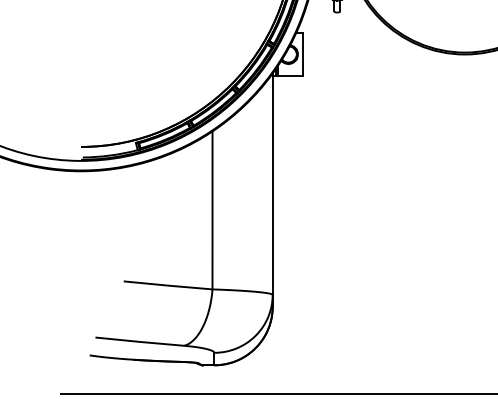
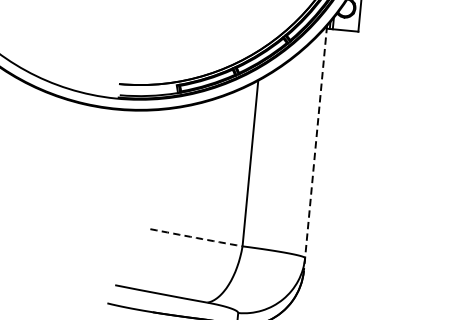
line: (272, 190) -> (315, 148), solid -> dashed
arc: (168, 285) -> (196, 237), solid -> dashed

